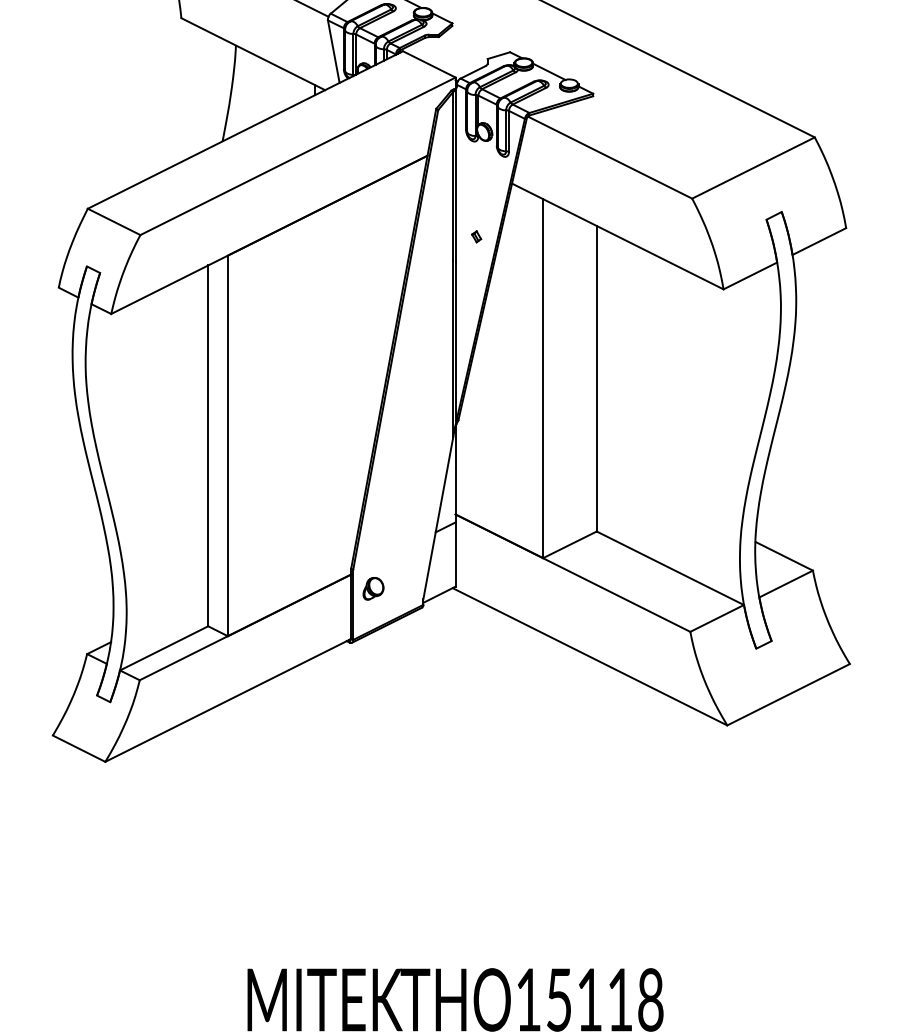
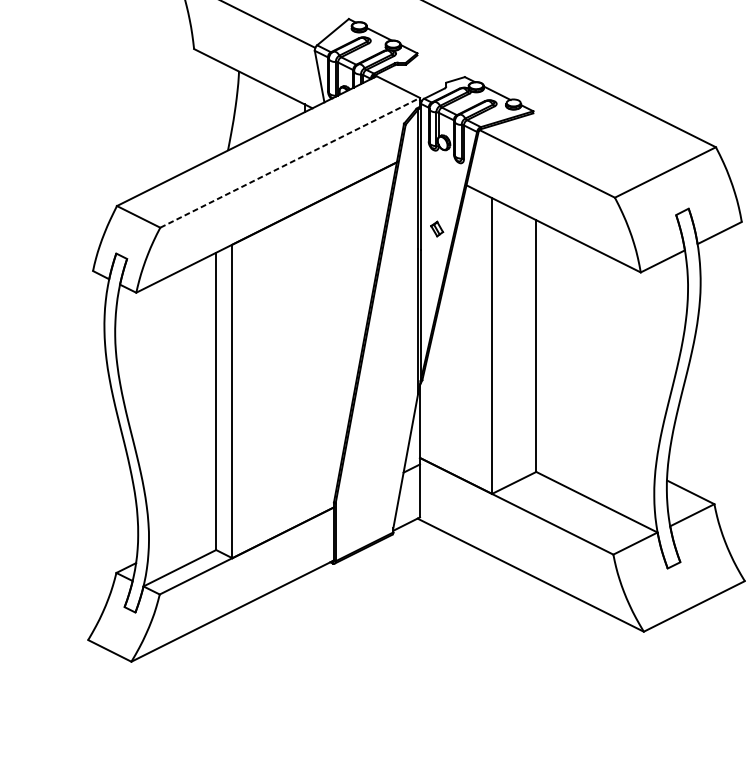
line: (298, 156) -> (290, 162), solid -> dashed
part: (476, 236) -> (437, 228), size x1.6
part: (373, 588) -> (352, 518), removed

